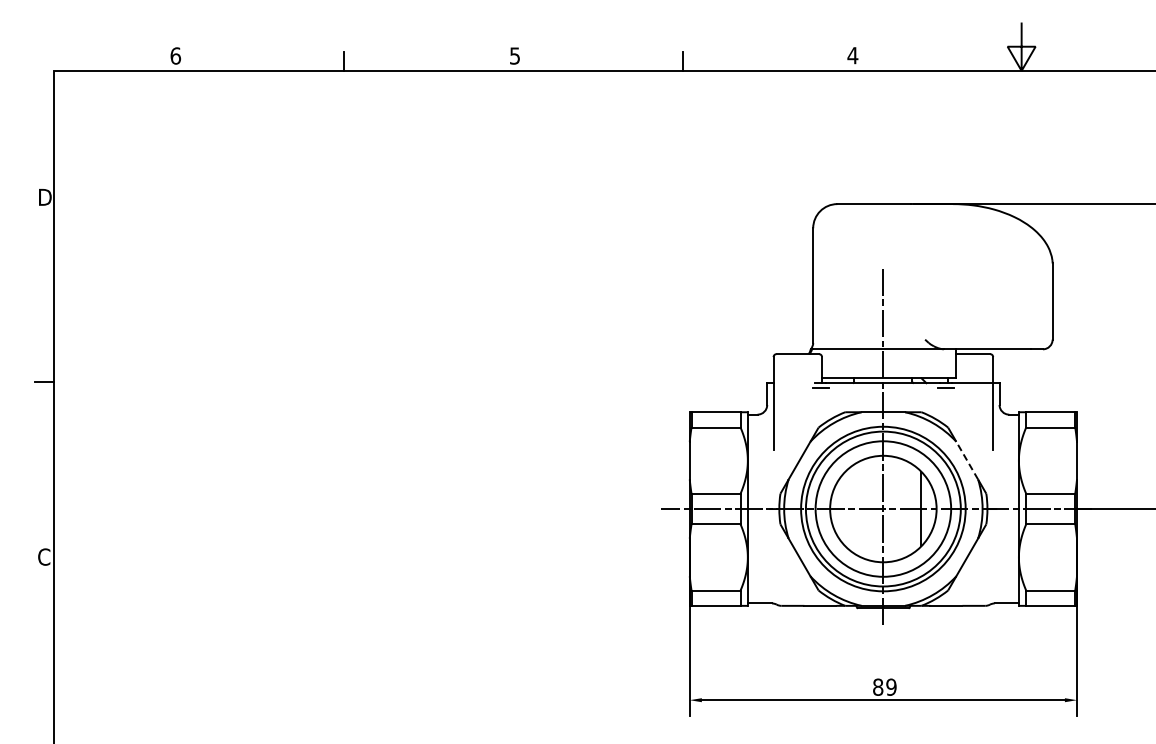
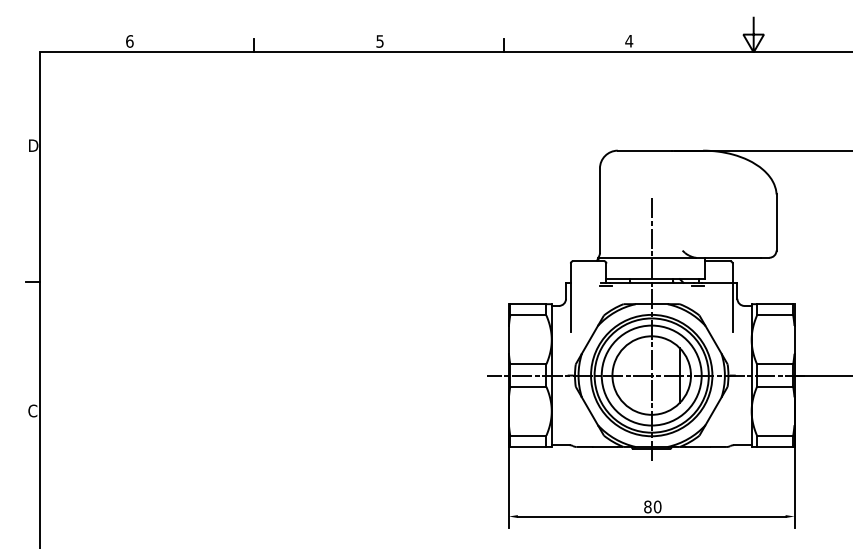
line: (967, 460) -> (713, 339), dashed -> solid
text: (891, 686) -> (657, 506), 89 -> 80

